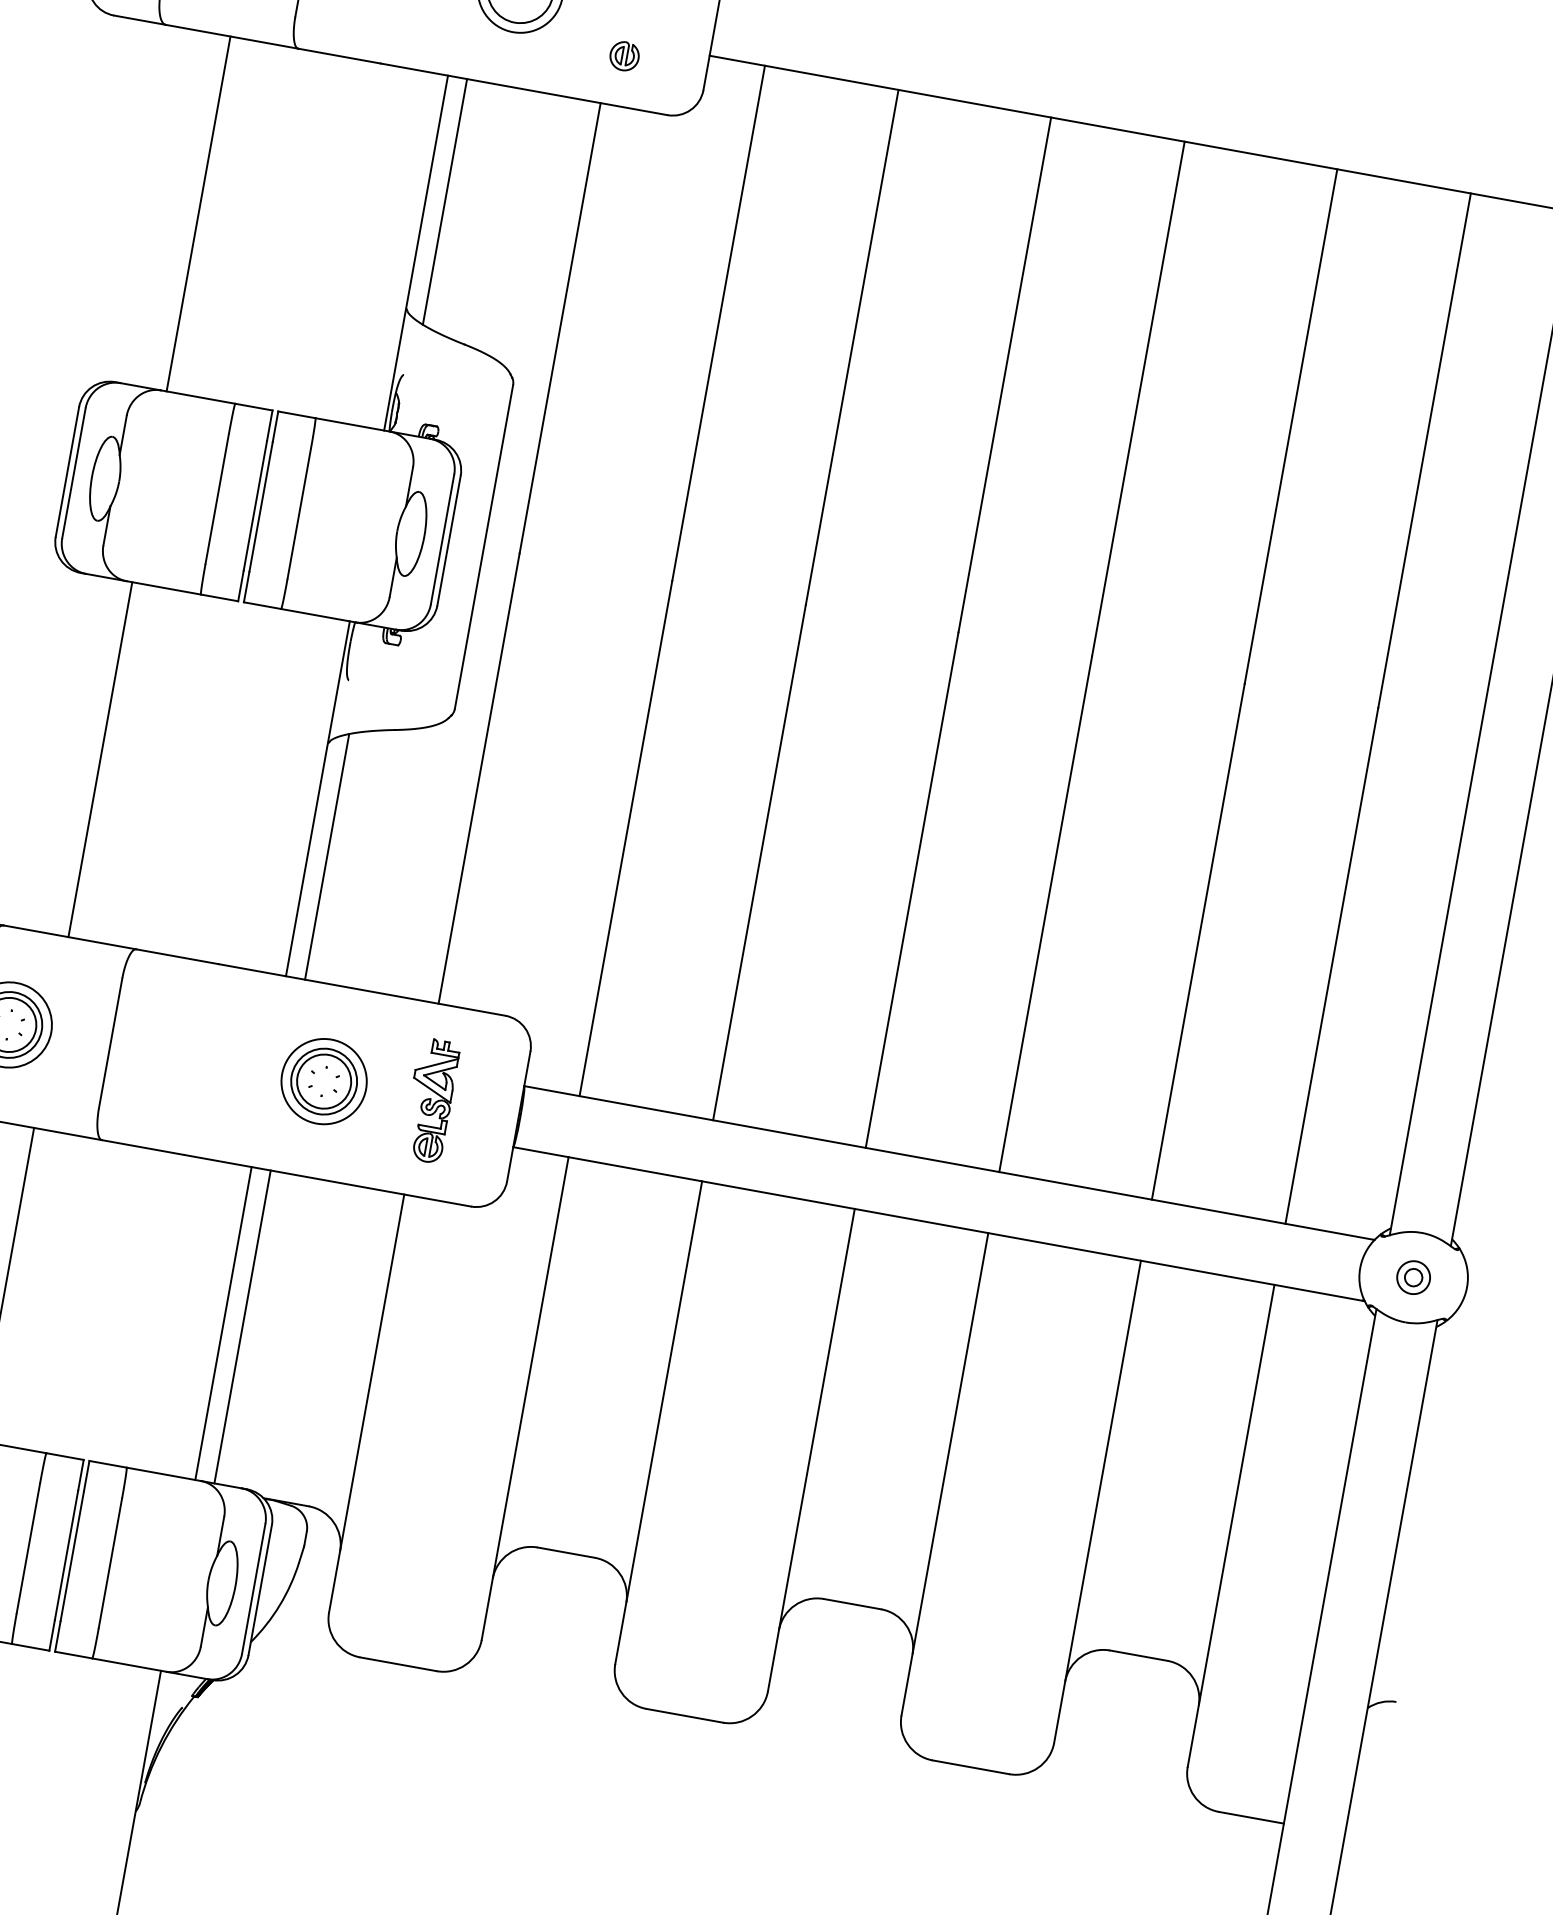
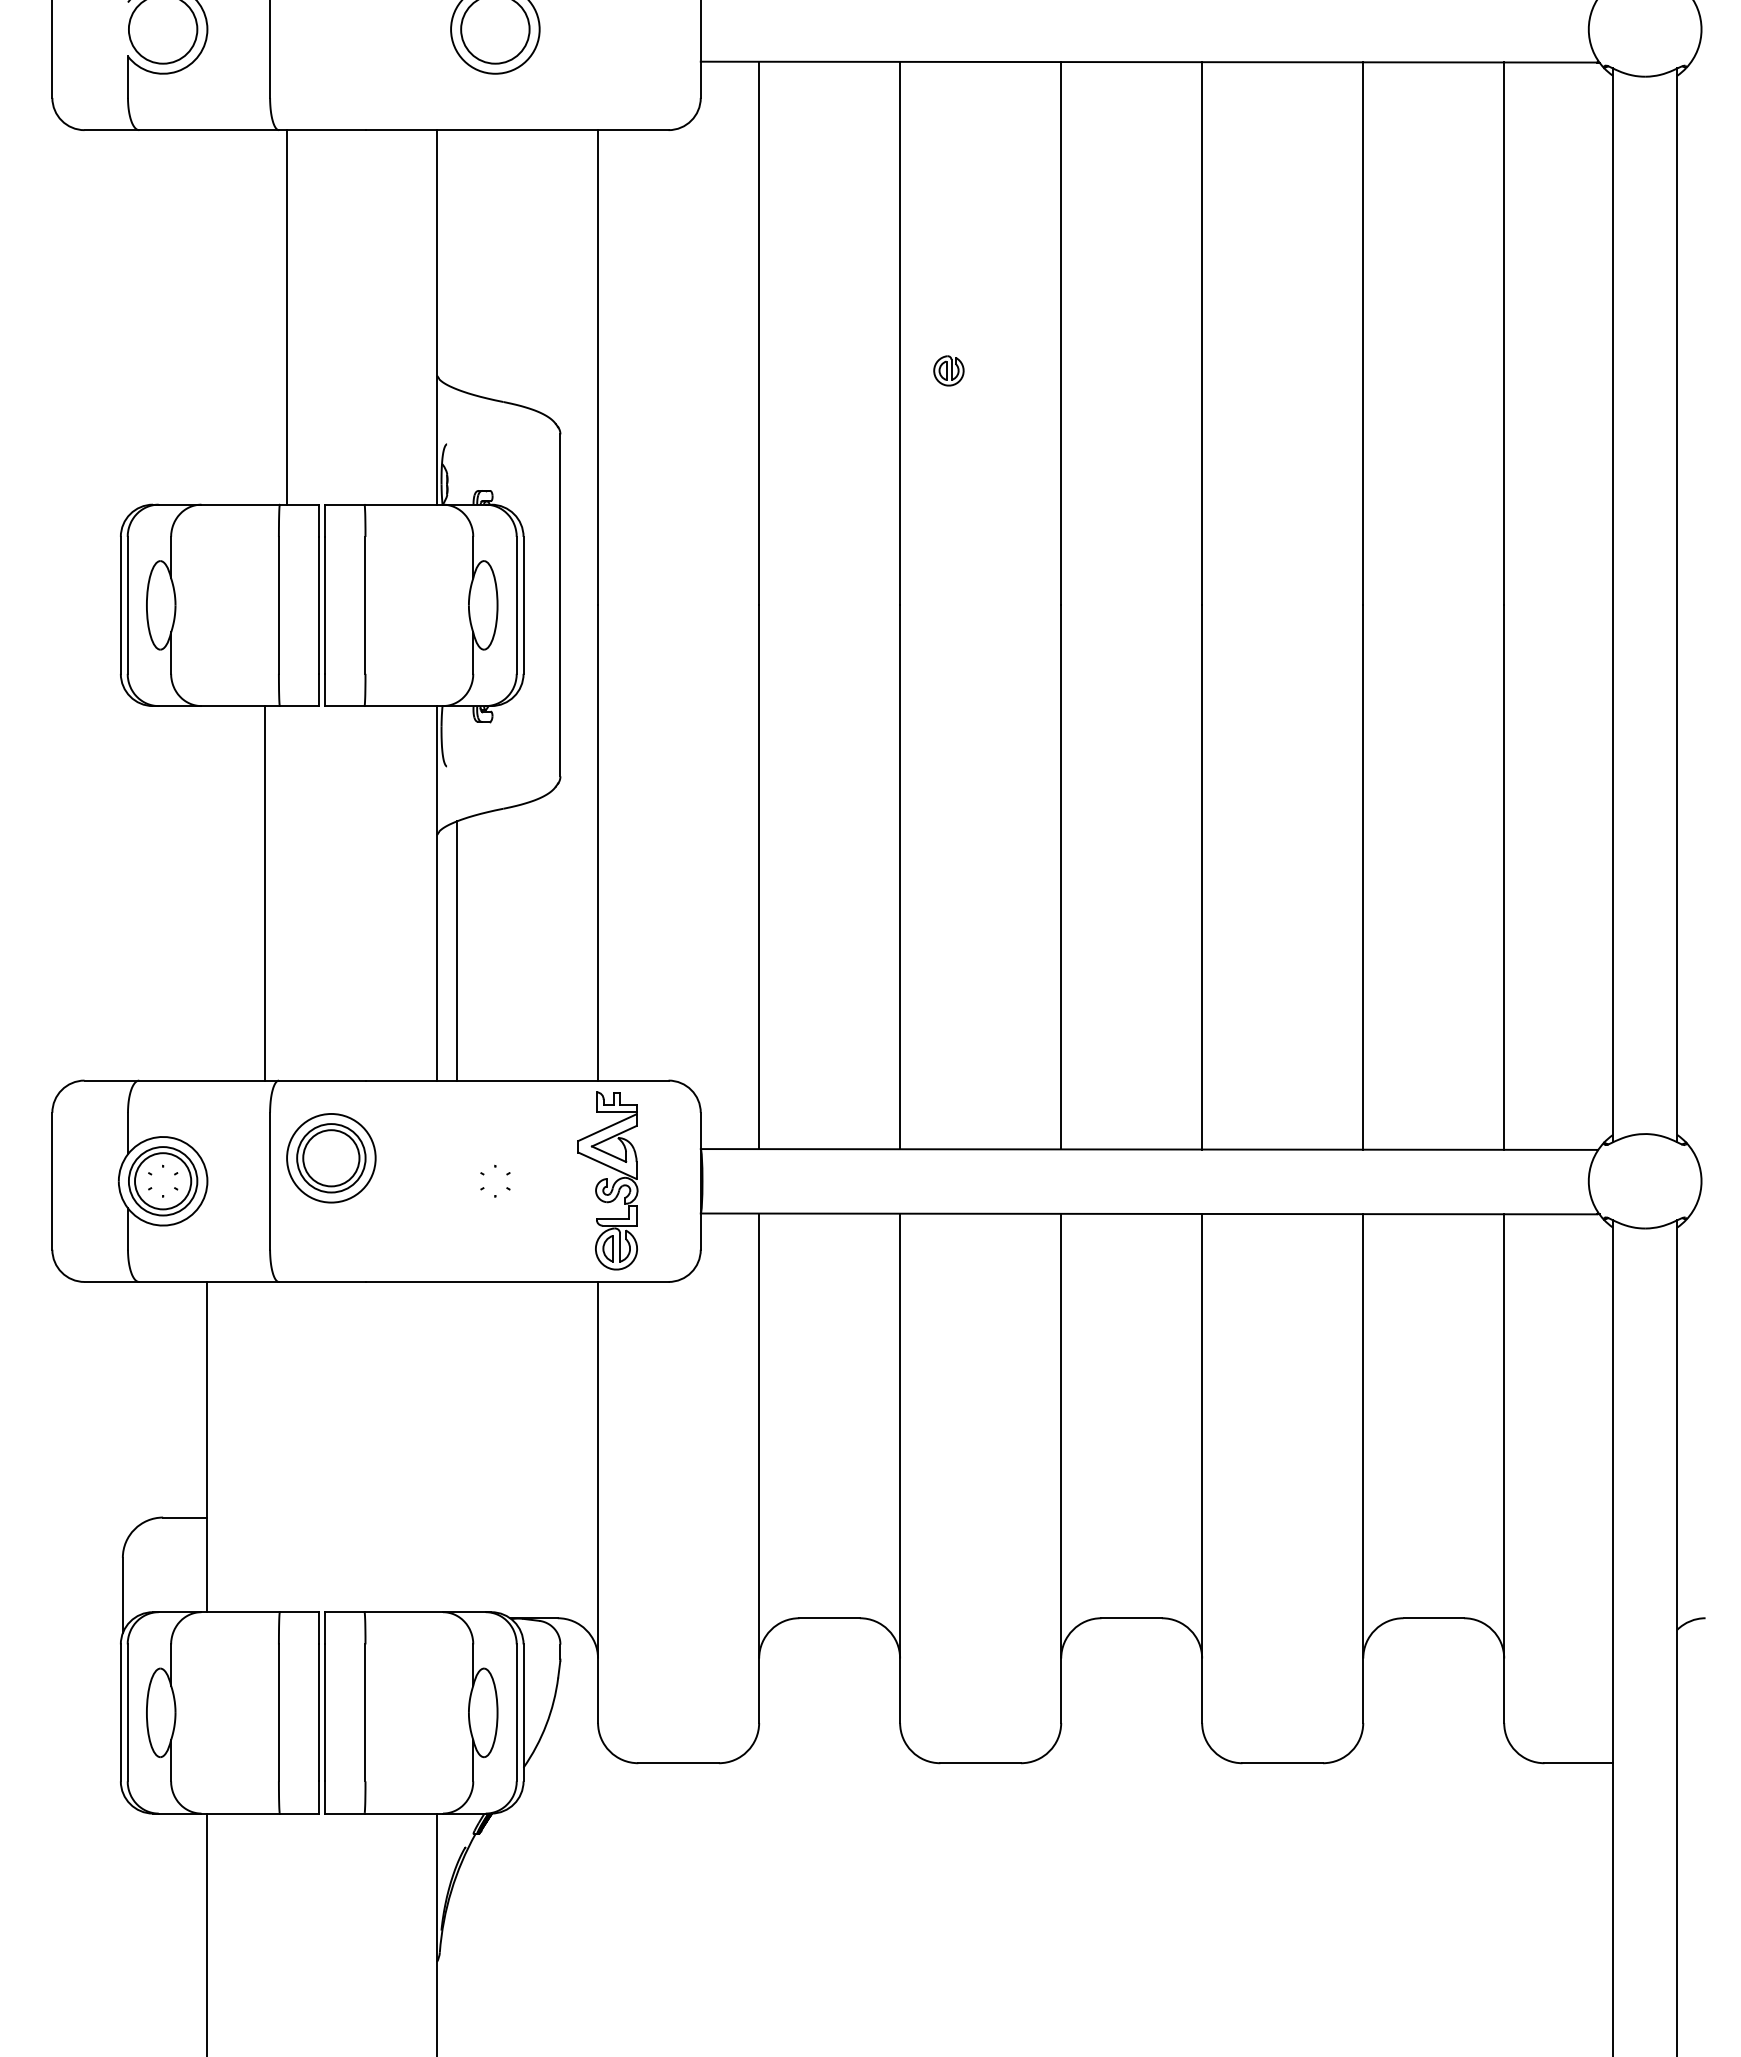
part: (624, 55) -> (948, 370), moved
line: (445, 201) -> (457, 259), removed
line: (198, 214) -> (287, 317), moved
line: (100, 759) -> (265, 893), moved
part: (324, 1081) -> (331, 1158), moved
part: (430, 1100) -> (607, 1181), size x1.4
part: (1413, 1277) -> (1645, 1181), removed
line: (223, 1322) -> (436, 1446), removed
line: (243, 1326) -> (457, 1446), removed

